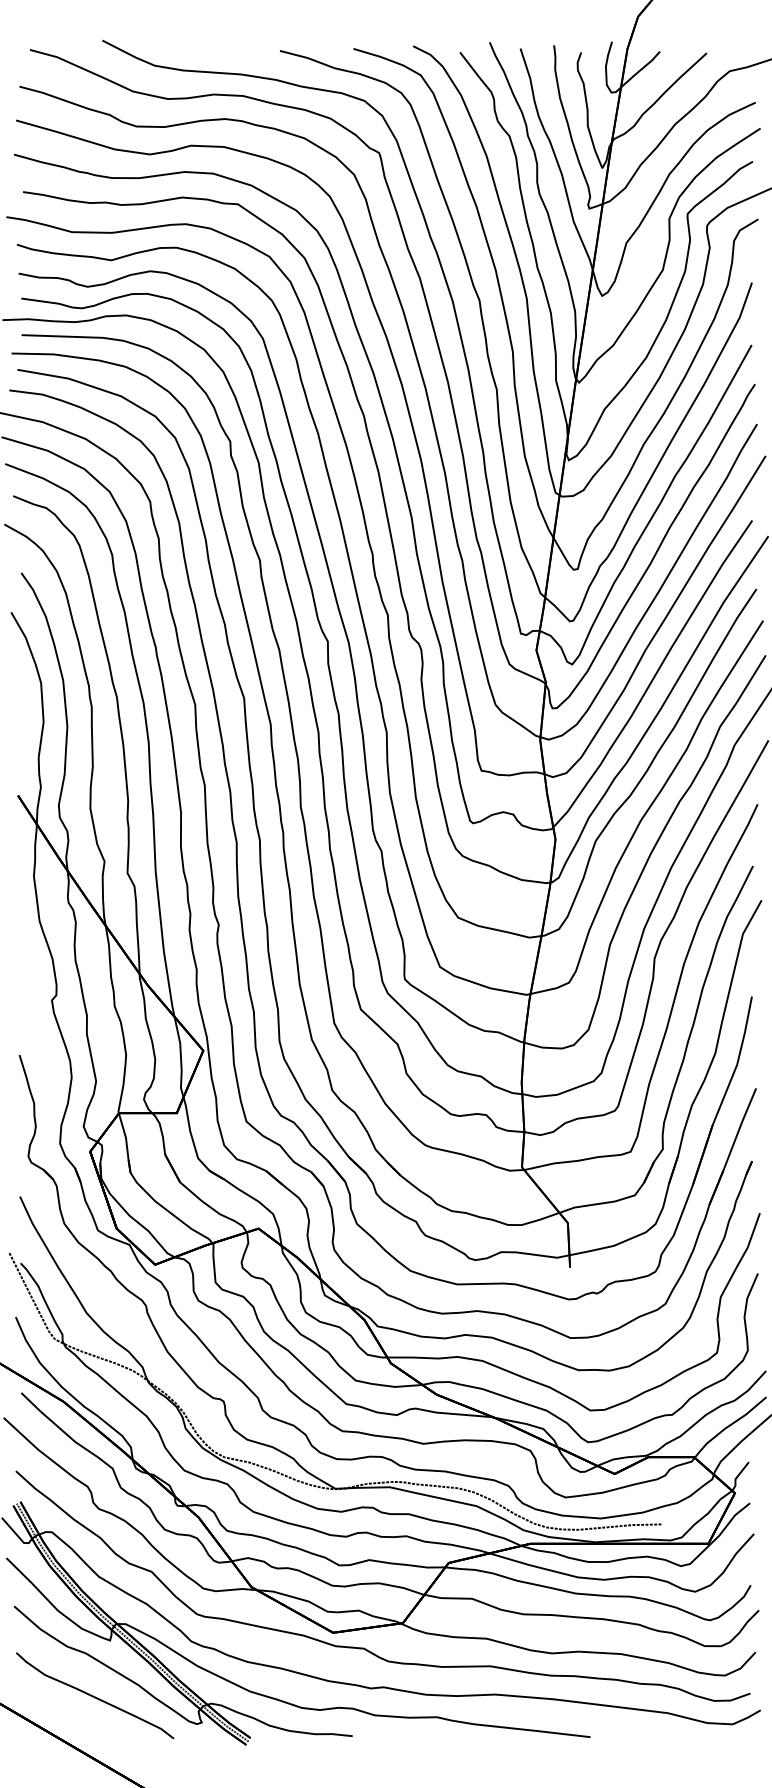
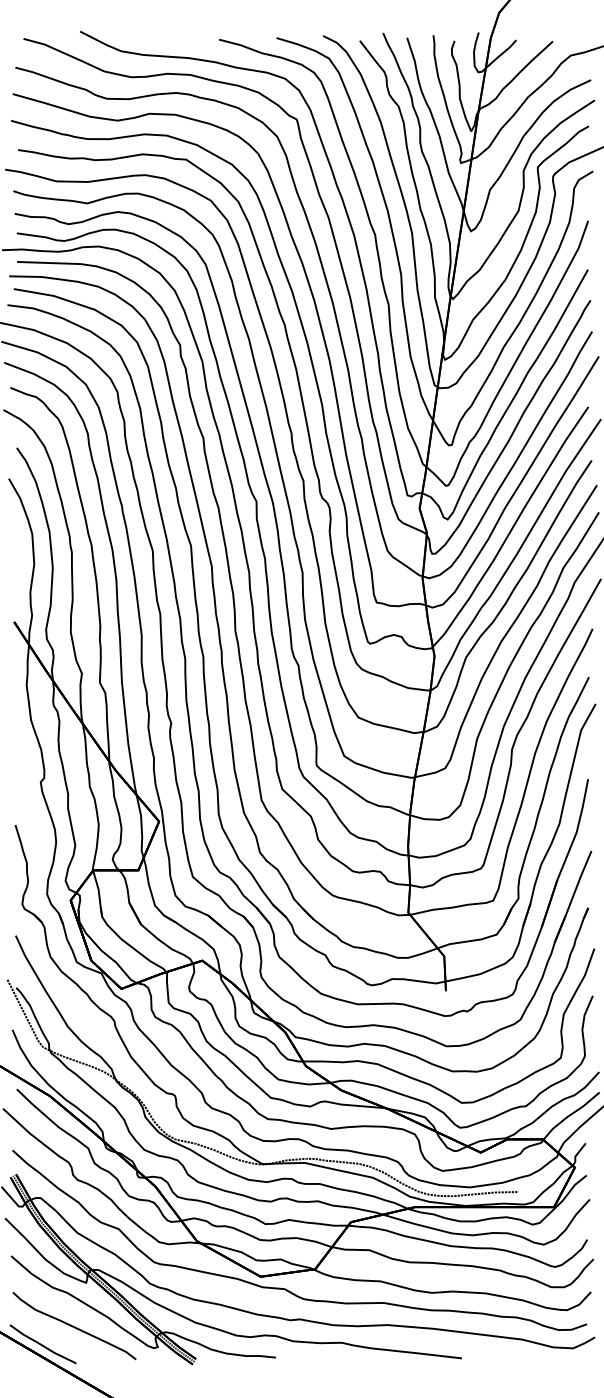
part: (54, 1719) -> (42, 1344), added

